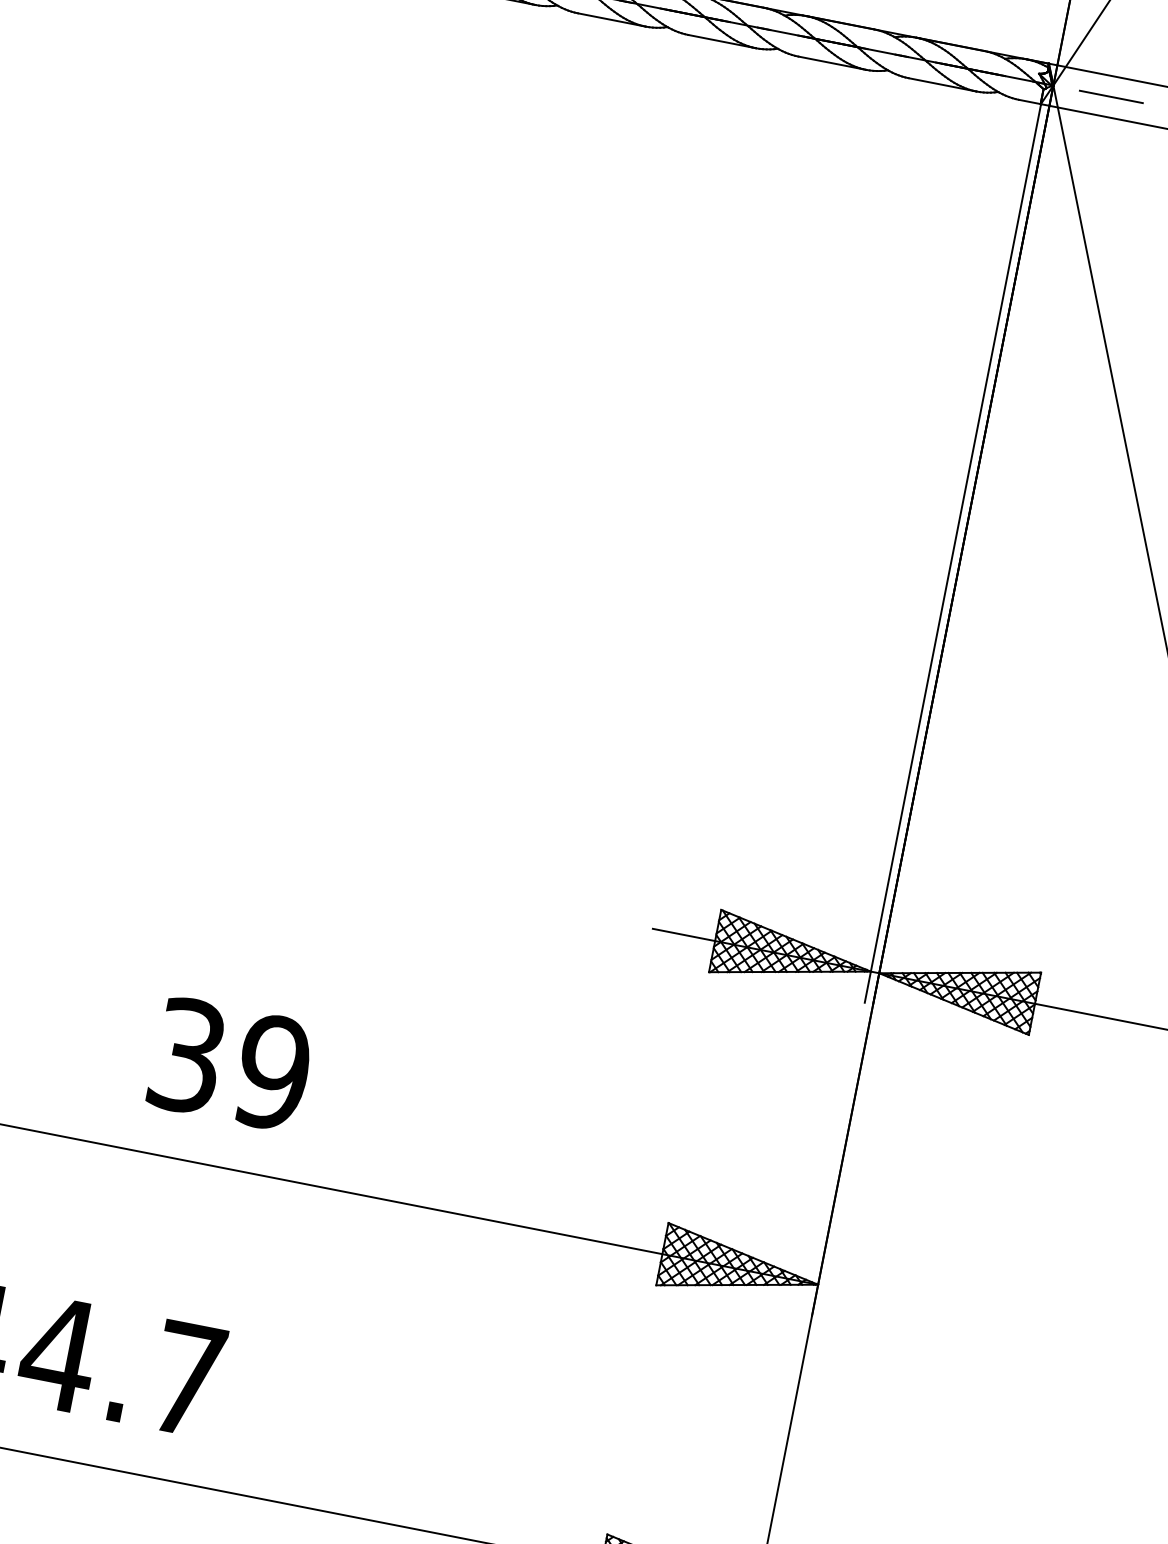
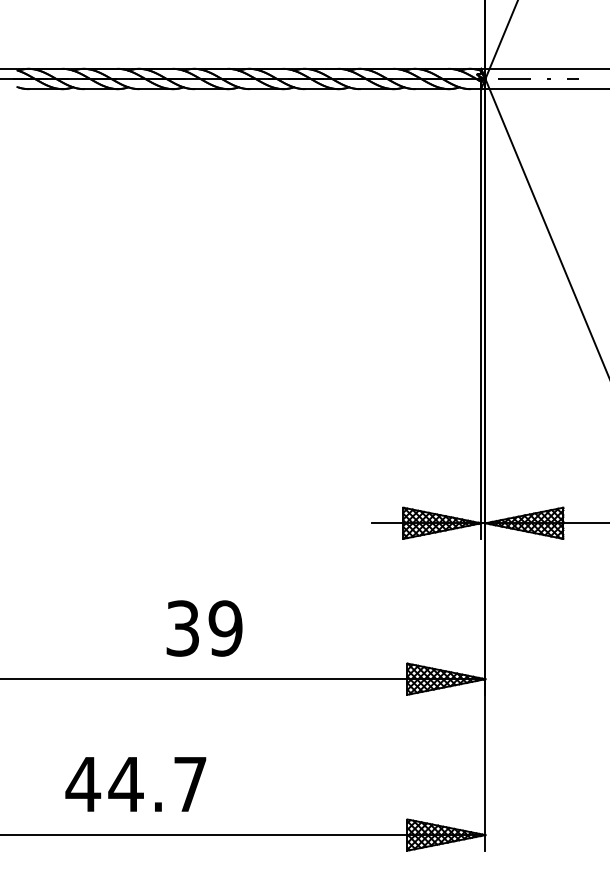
text: (230, 1064) -> (204, 628), moved

